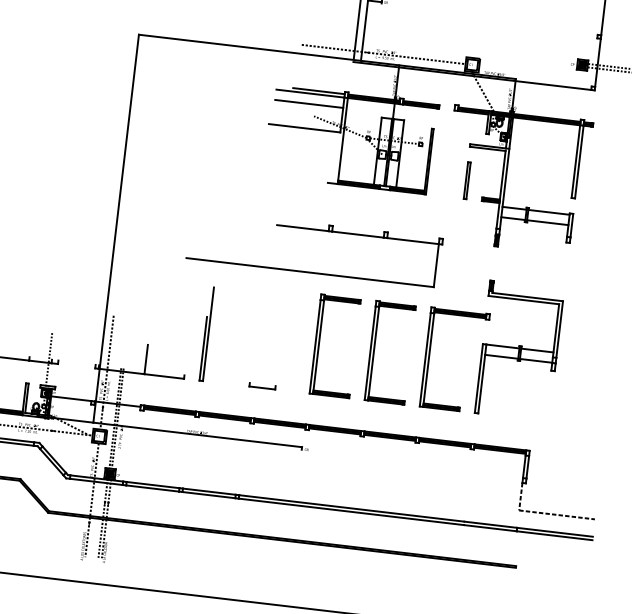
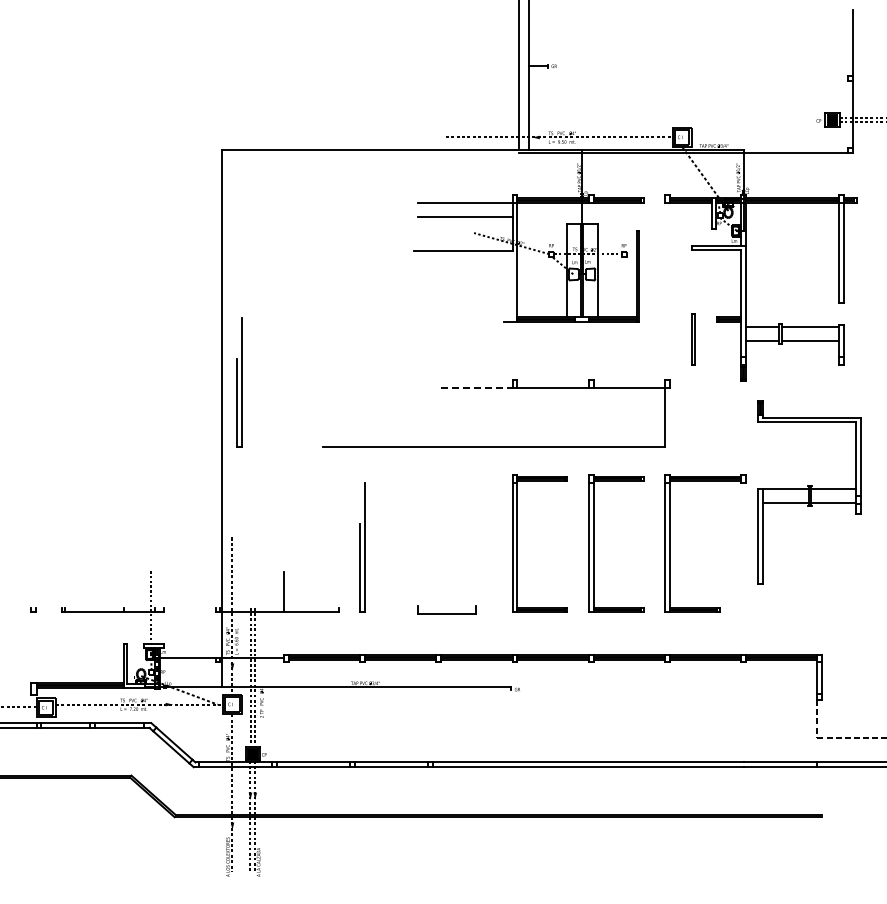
line: (318, 90) -> (476, 197), removed
line: (466, 180) -> (692, 339), moved
part: (131, 204) -> (239, 382), added
line: (302, 228) -> (476, 387), solid -> dashed
part: (519, 350) -> (809, 492), moved
part: (262, 385) -> (446, 609), size x1.6

